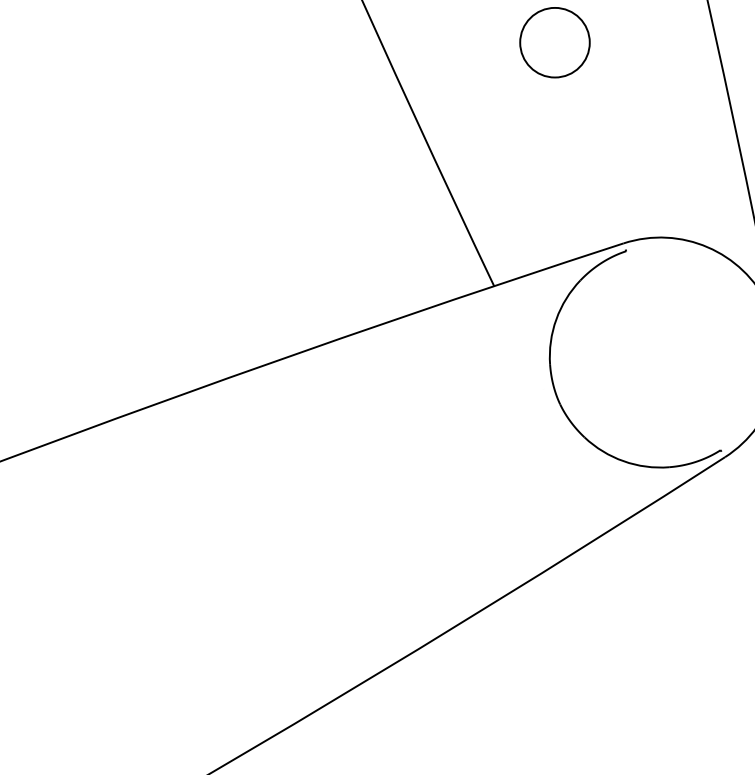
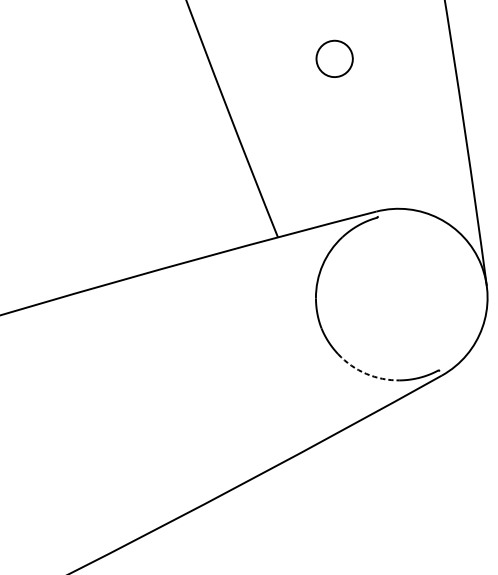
circle: (554, 42) -> (334, 58), size x0.7
arc: (623, 461) -> (366, 374), solid -> dashed

